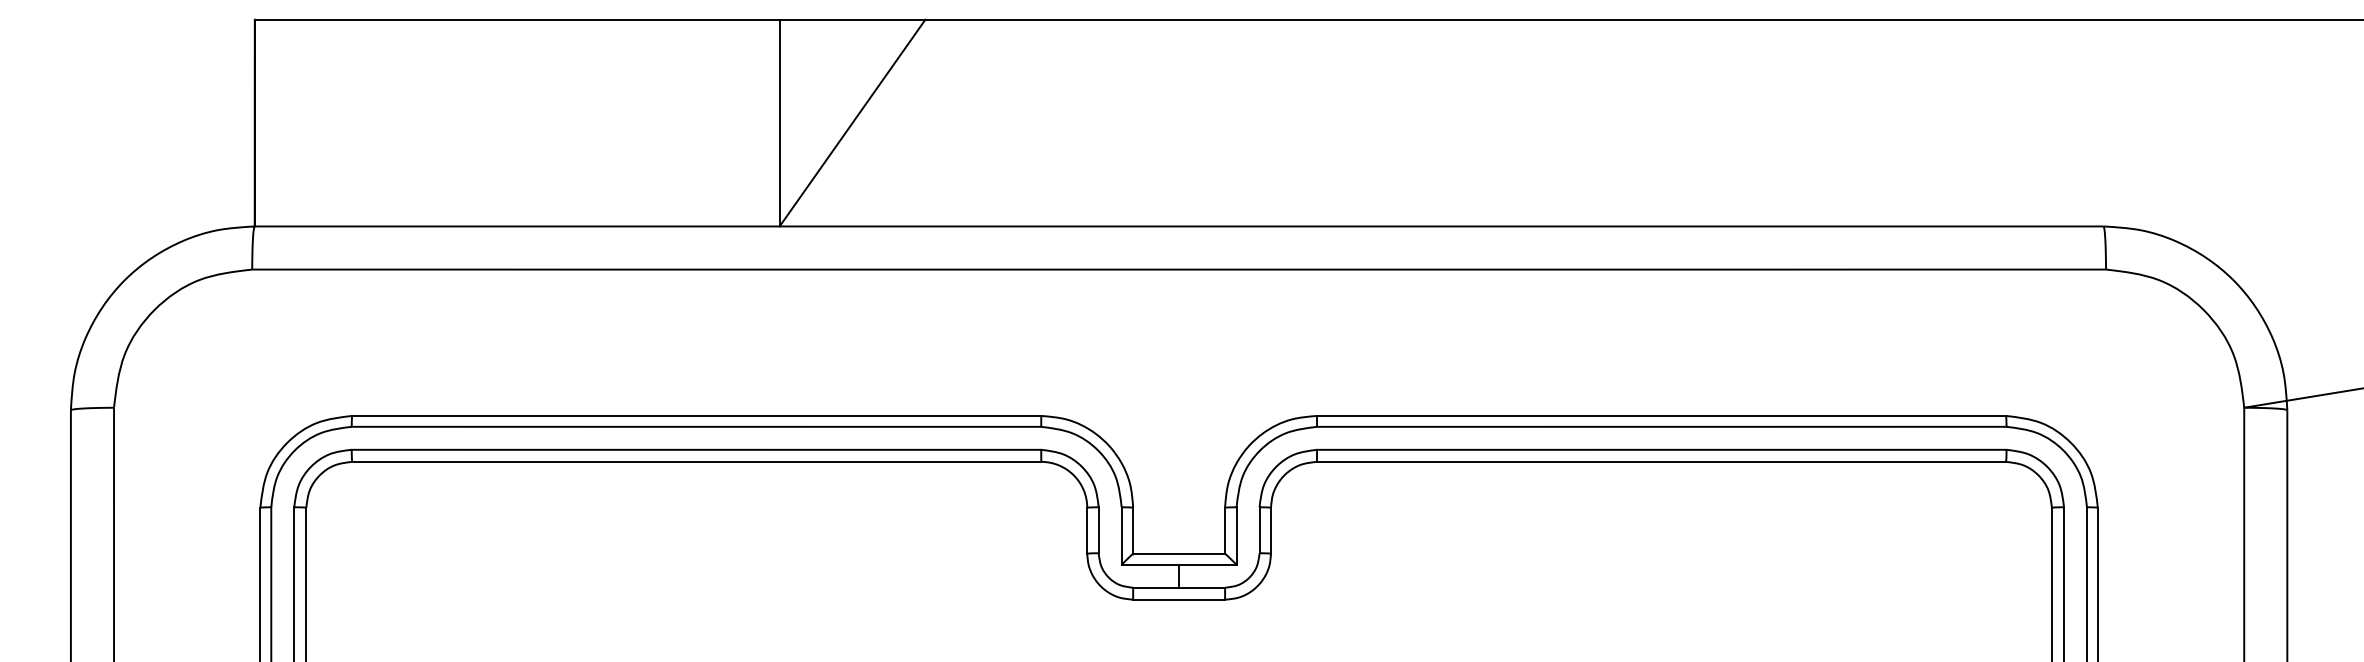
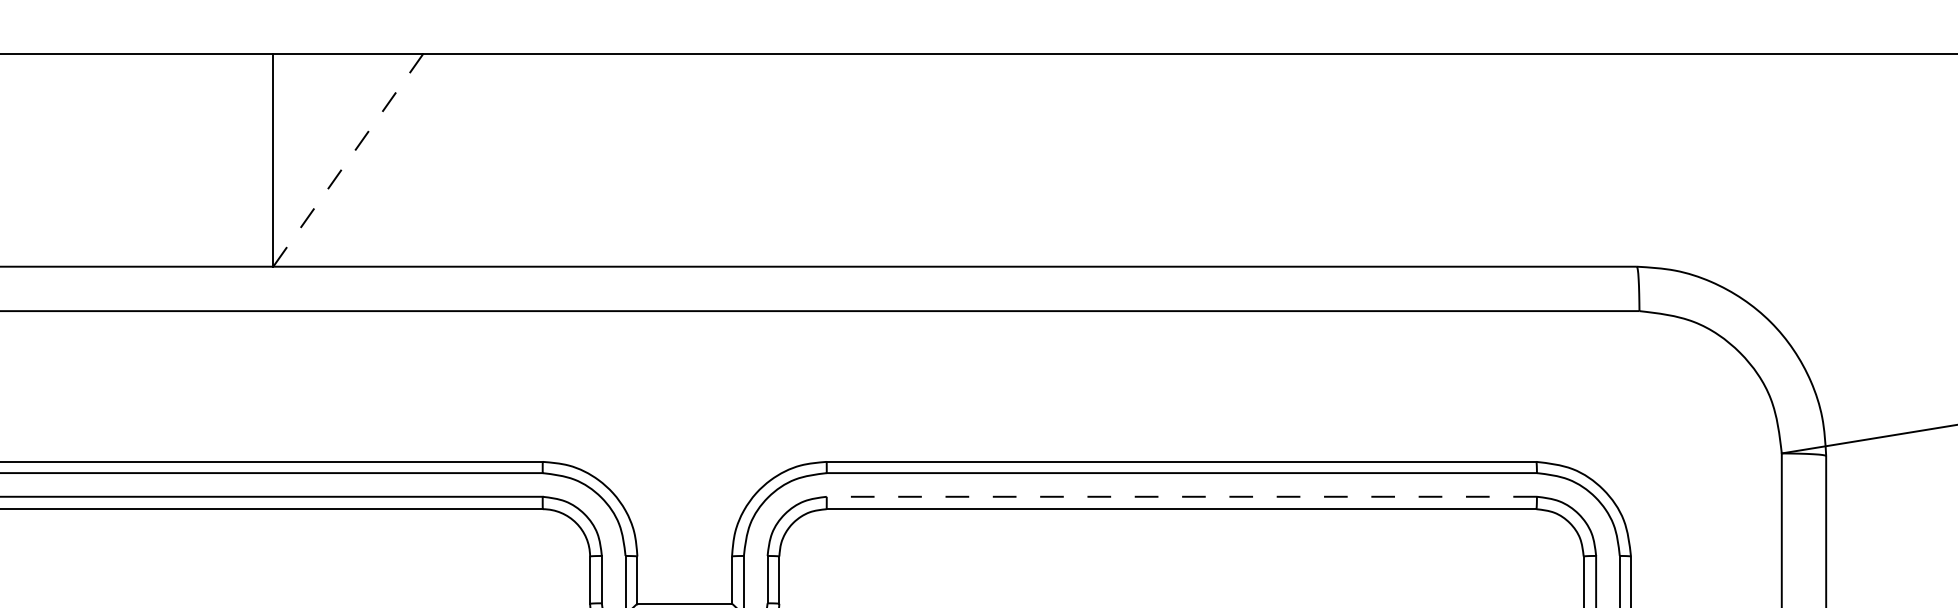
line: (852, 123) -> (348, 160), solid -> dashed
line: (1661, 449) -> (1181, 496), solid -> dashed

